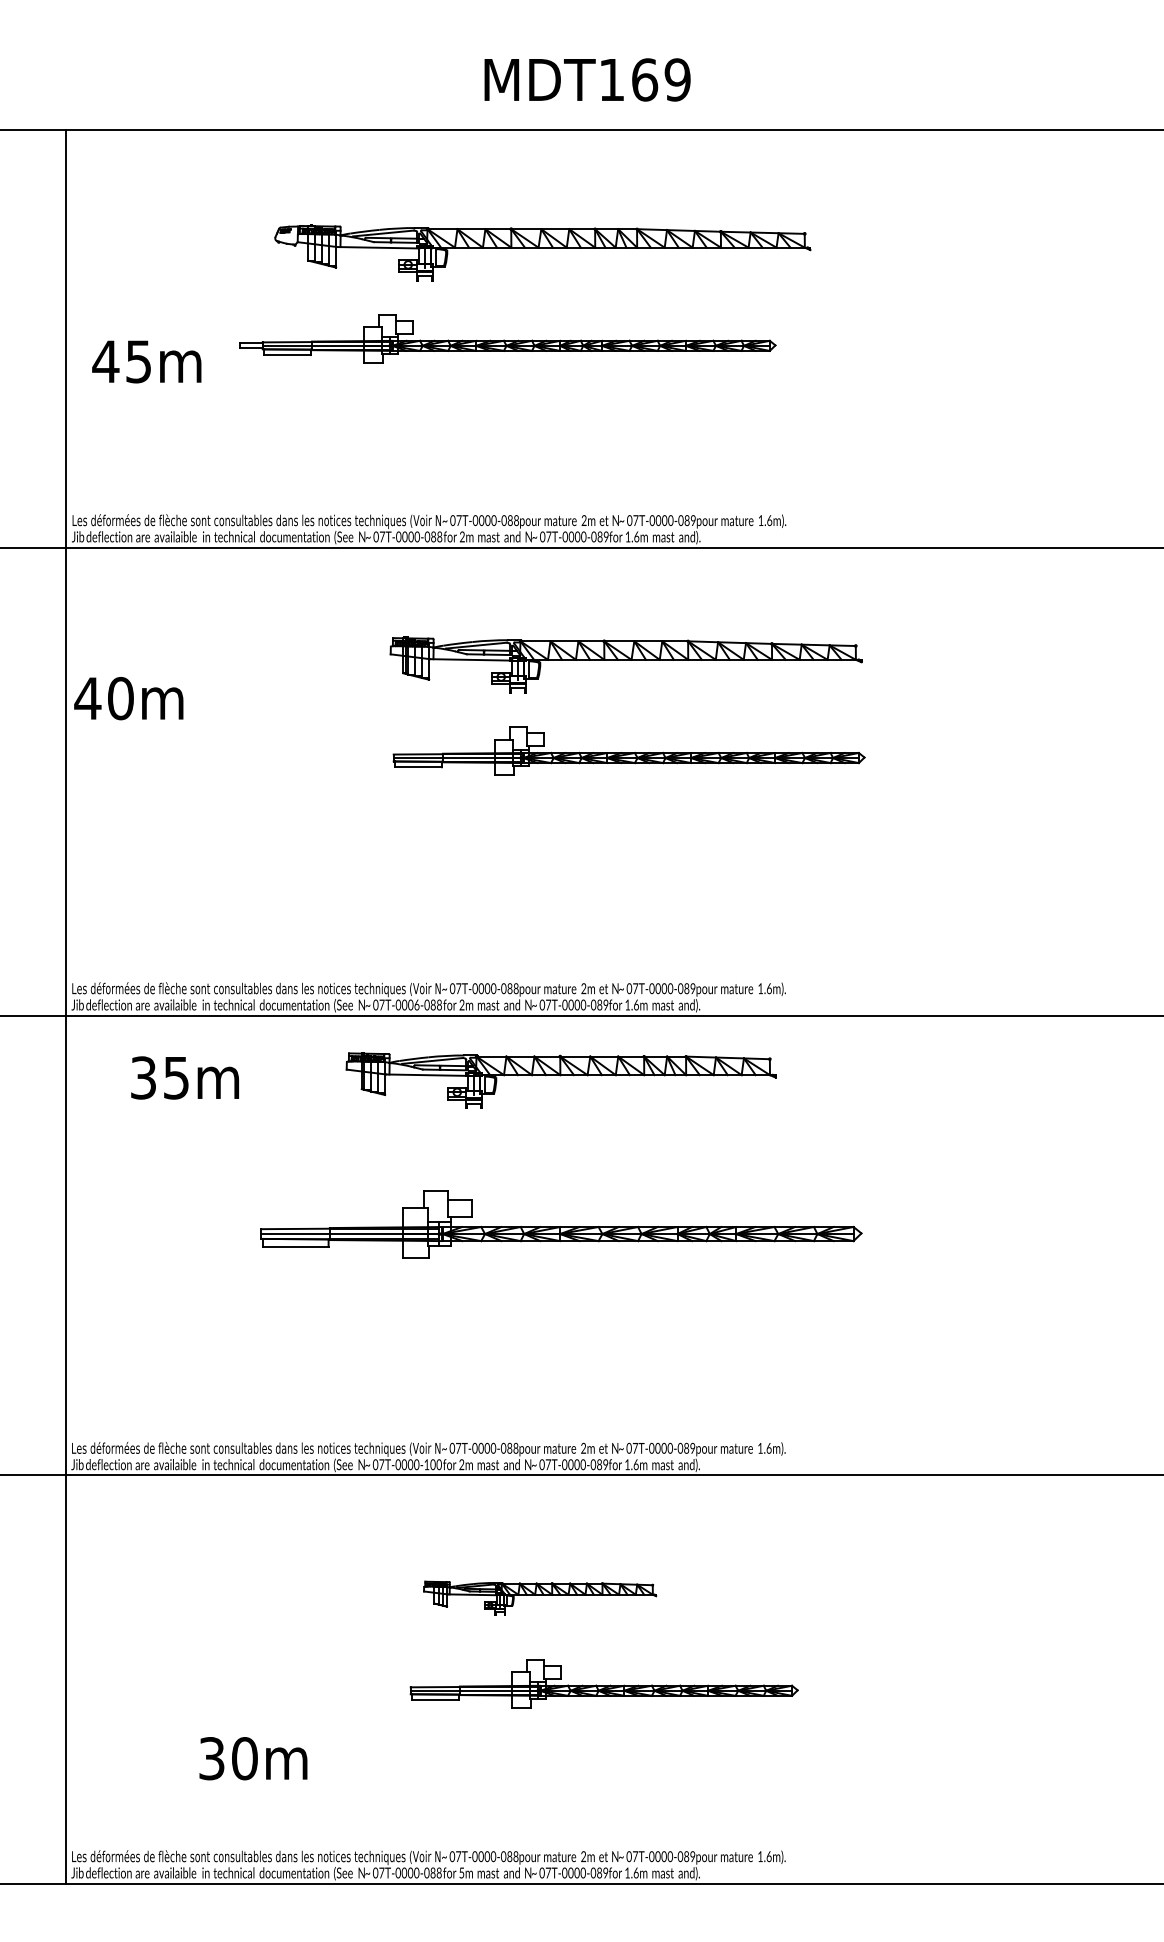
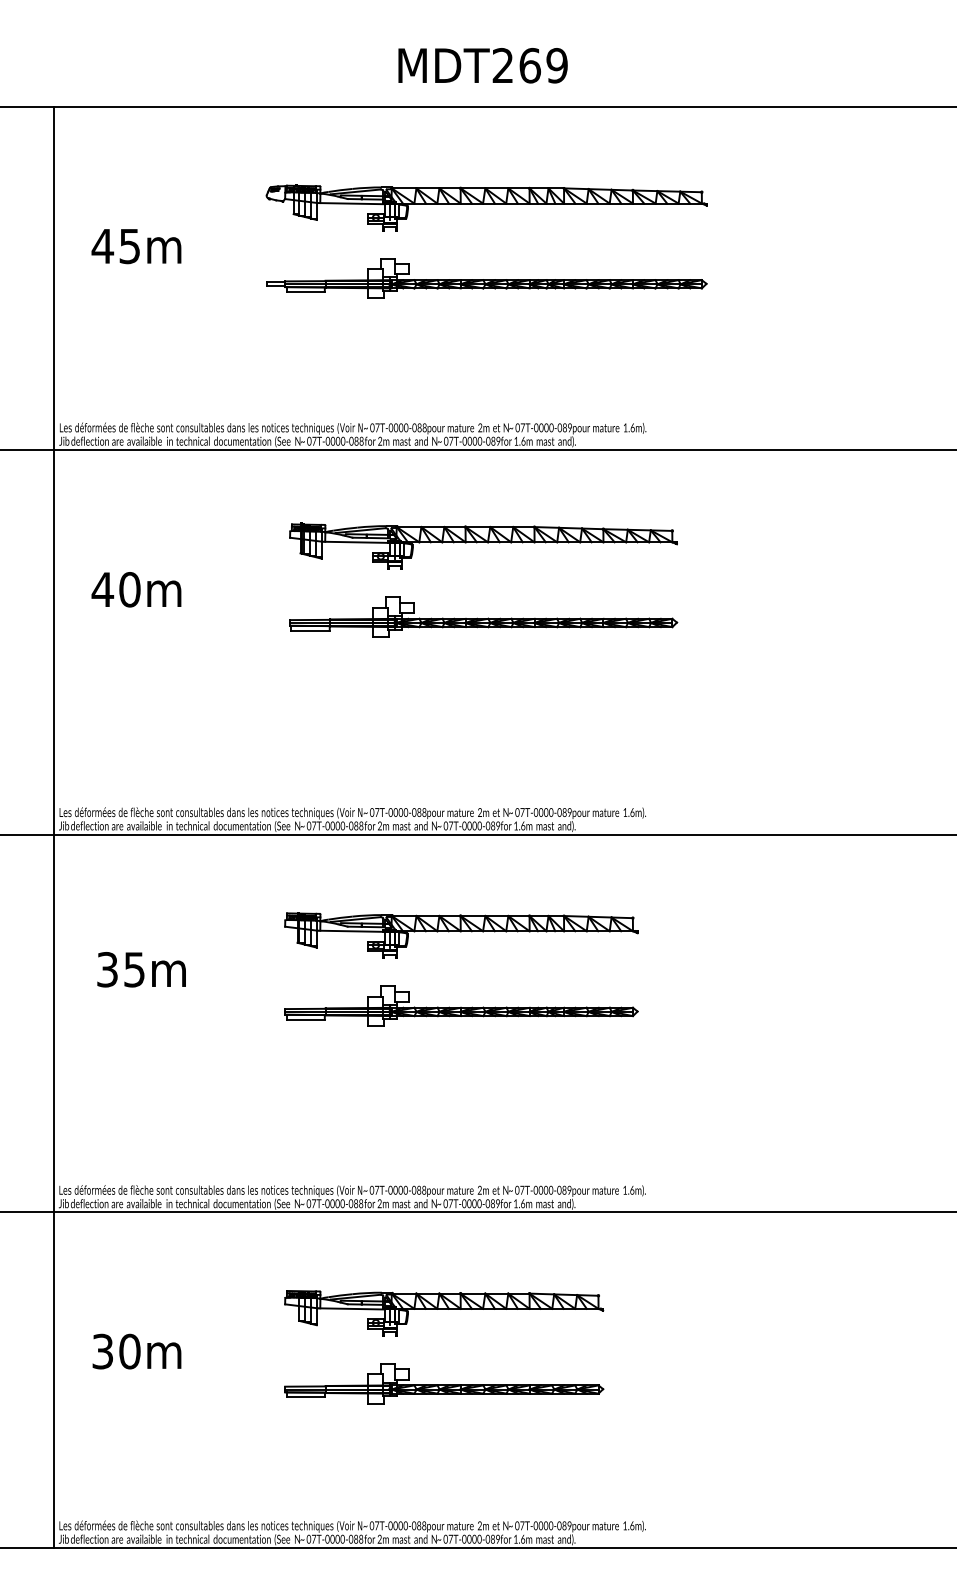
text: (611, 79) -> (502, 65), MDT169 -> MDT269
part: (542, 252) -> (486, 207), moved
part: (507, 338) -> (486, 278), moved
text: (146, 361) -> (136, 246), moved
part: (625, 664) -> (483, 546), moved
text: (128, 698) -> (136, 589), moved
part: (628, 750) -> (483, 616), moved
text: (416, 1003) -> (342, 824), 07T-0006-088 -> 07T-0000-088
text: (184, 1077) -> (141, 969), moved
part: (560, 1080) -> (460, 935), moved
part: (560, 1224) -> (460, 1006), size x0.71
text: (432, 1464) -> (355, 1203), 07T-0000-100 -> 07T-0000-088
part: (539, 1597) -> (443, 1312), size x1.67
part: (603, 1683) -> (443, 1383), moved
text: (253, 1758) -> (137, 1351), moved
text: (461, 1872) -> (379, 1538), 5m -> 2m

